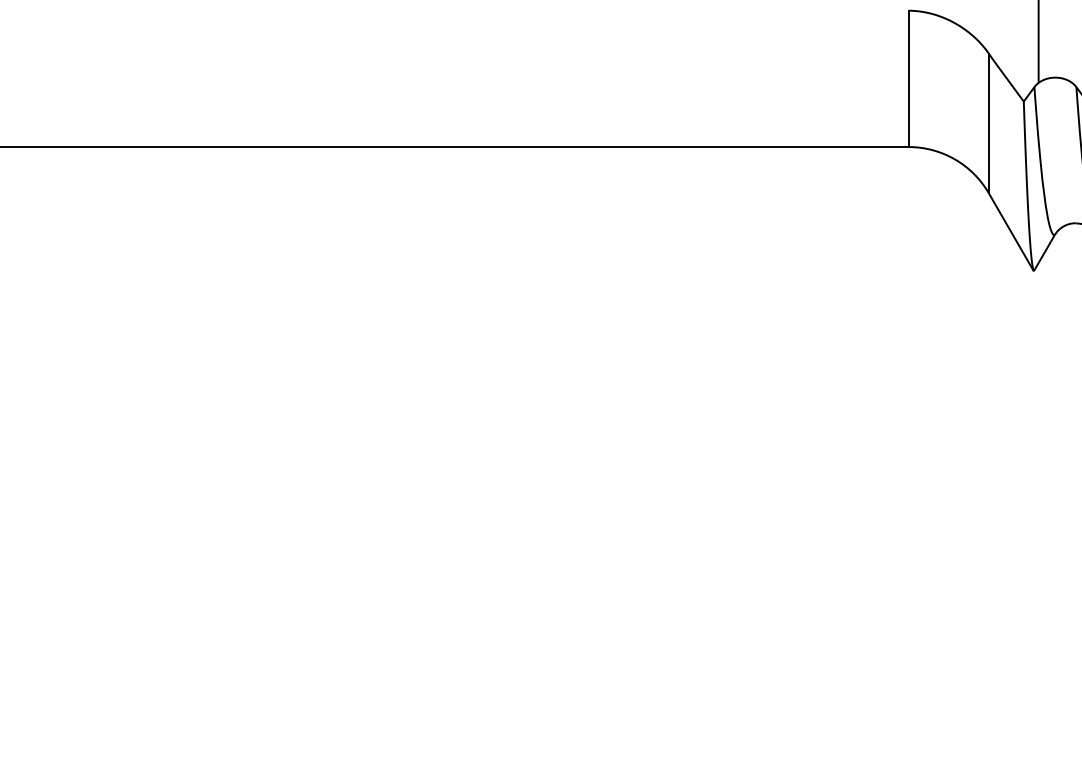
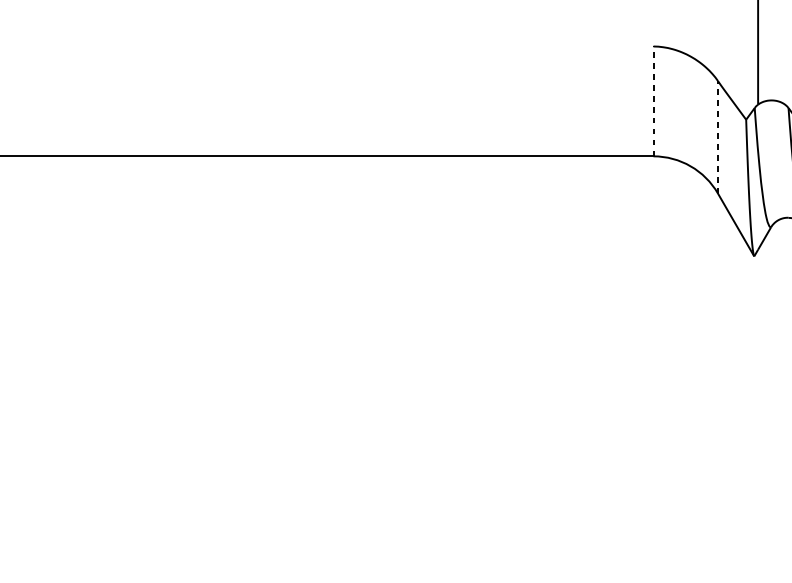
line: (908, 78) -> (653, 101), solid -> dashed
line: (988, 123) -> (717, 137), solid -> dashed

